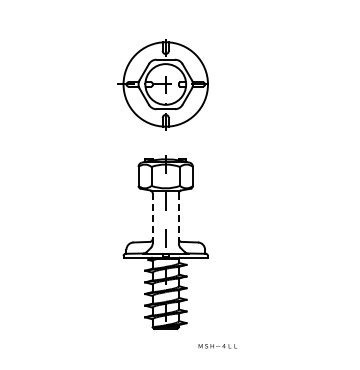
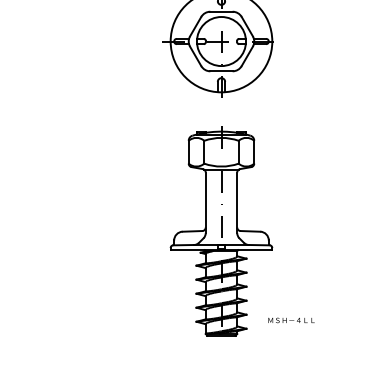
line: (152, 219) -> (205, 204), dashed -> solid
line: (178, 219) -> (236, 204), dashed -> solid
text: (217, 346) -> (290, 320), moved

